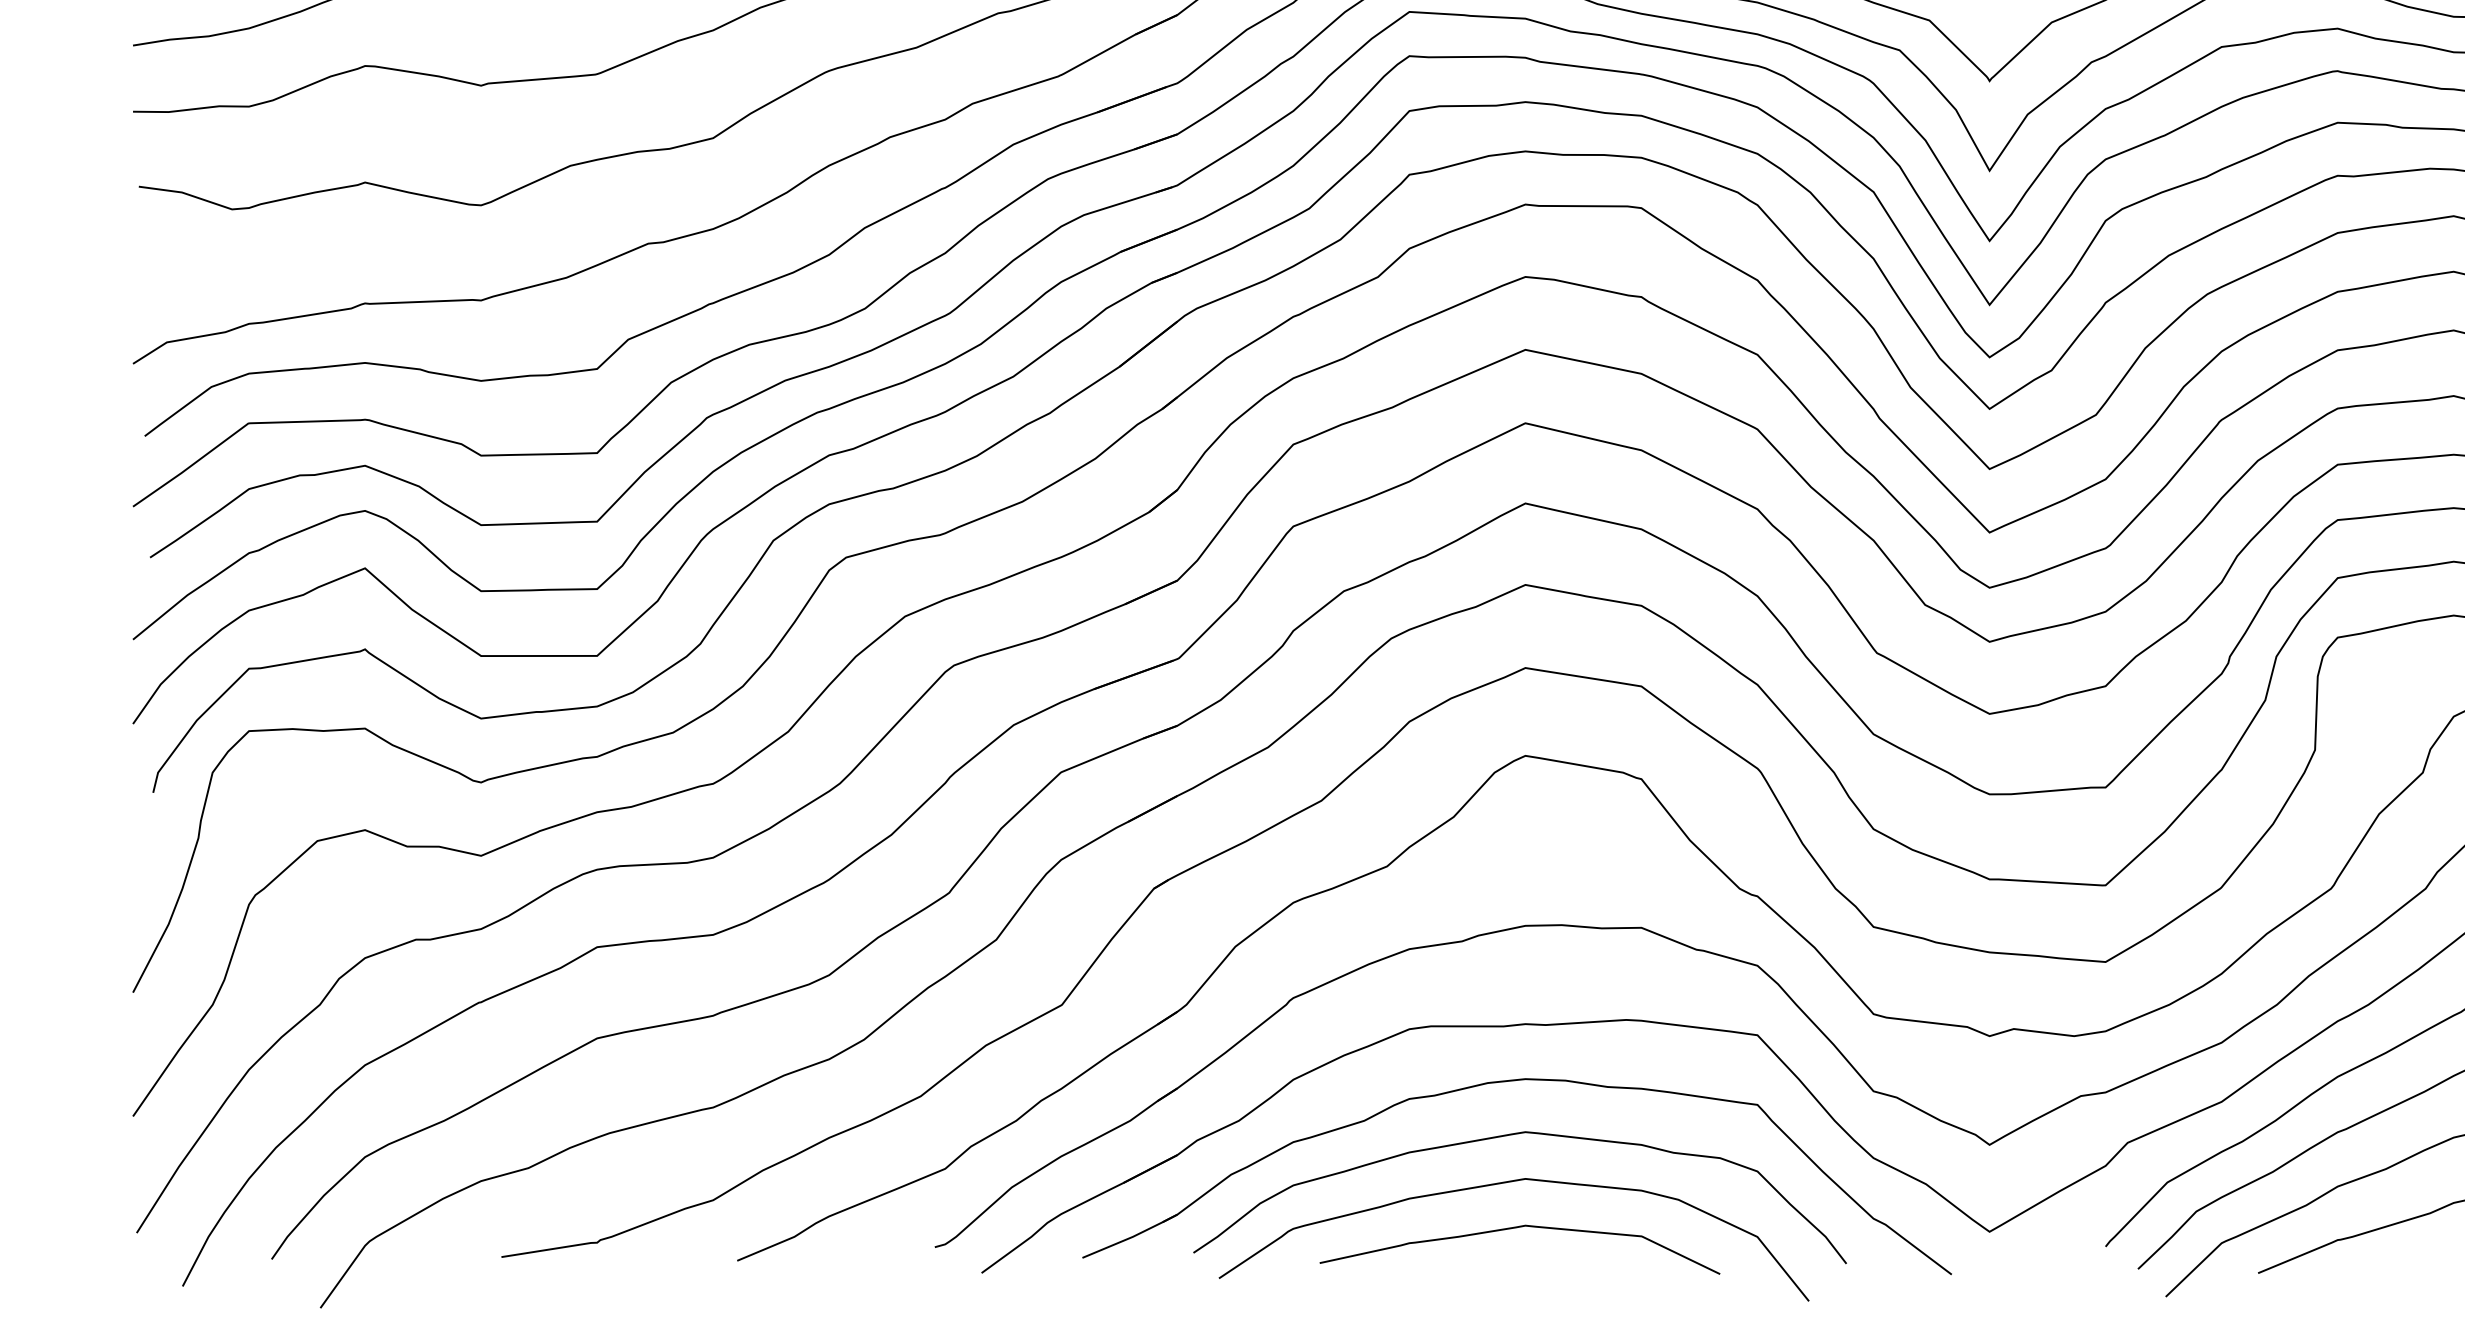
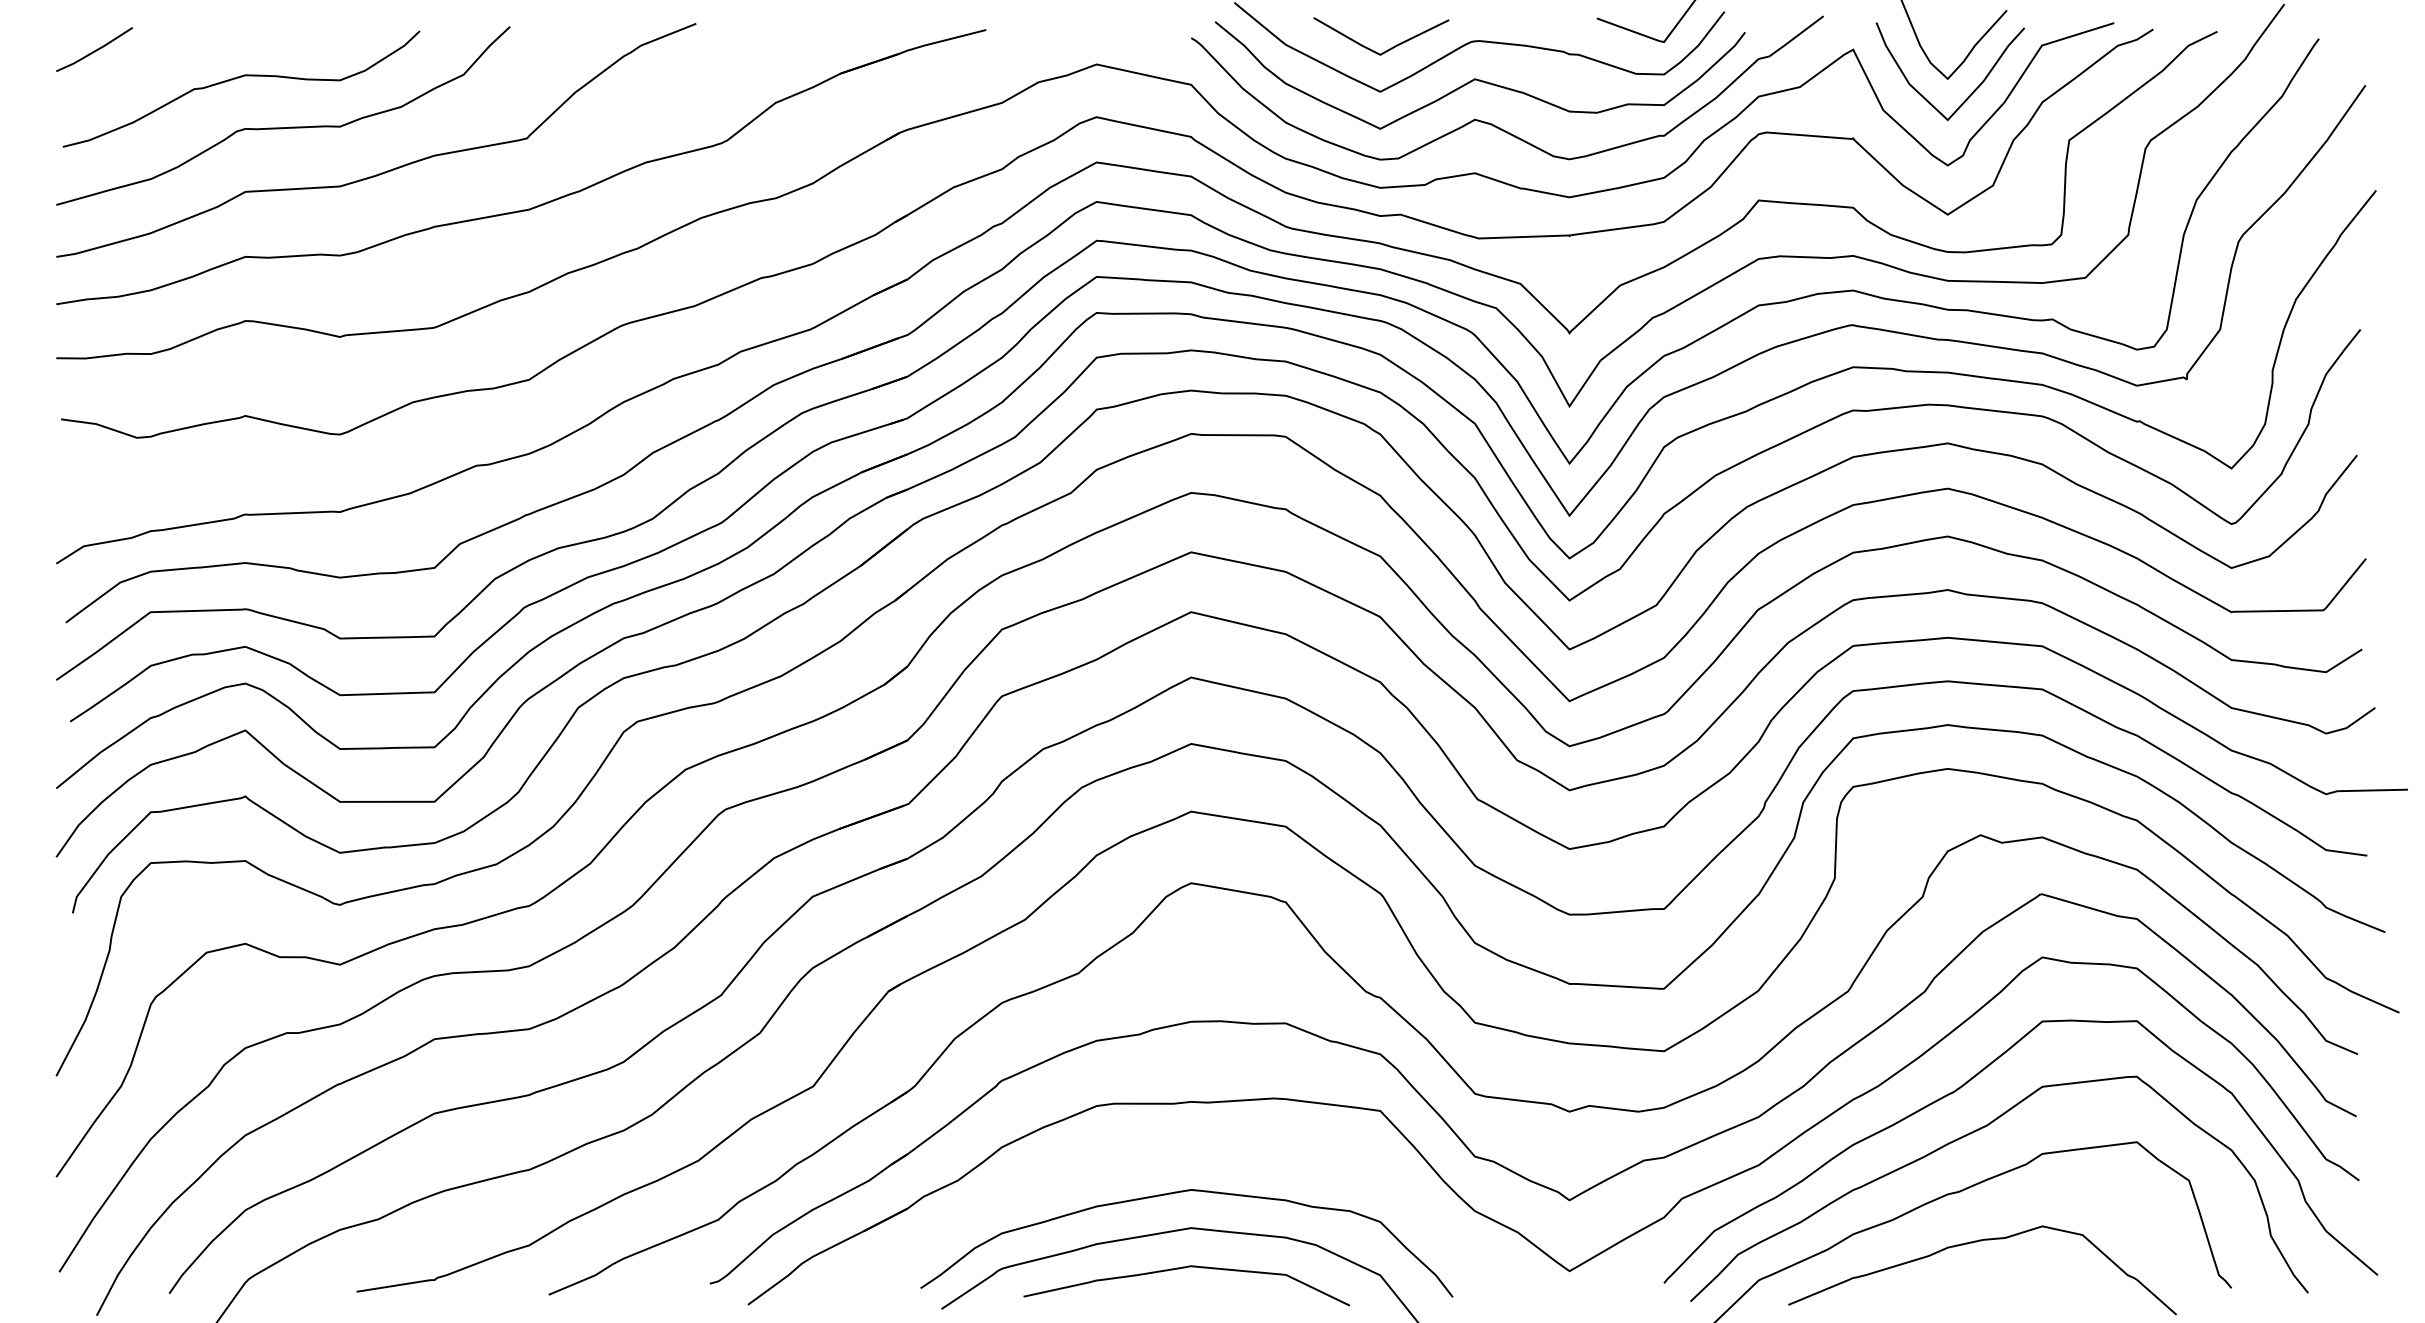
part: (1508, 1082) -> (1177, 1149), removed

